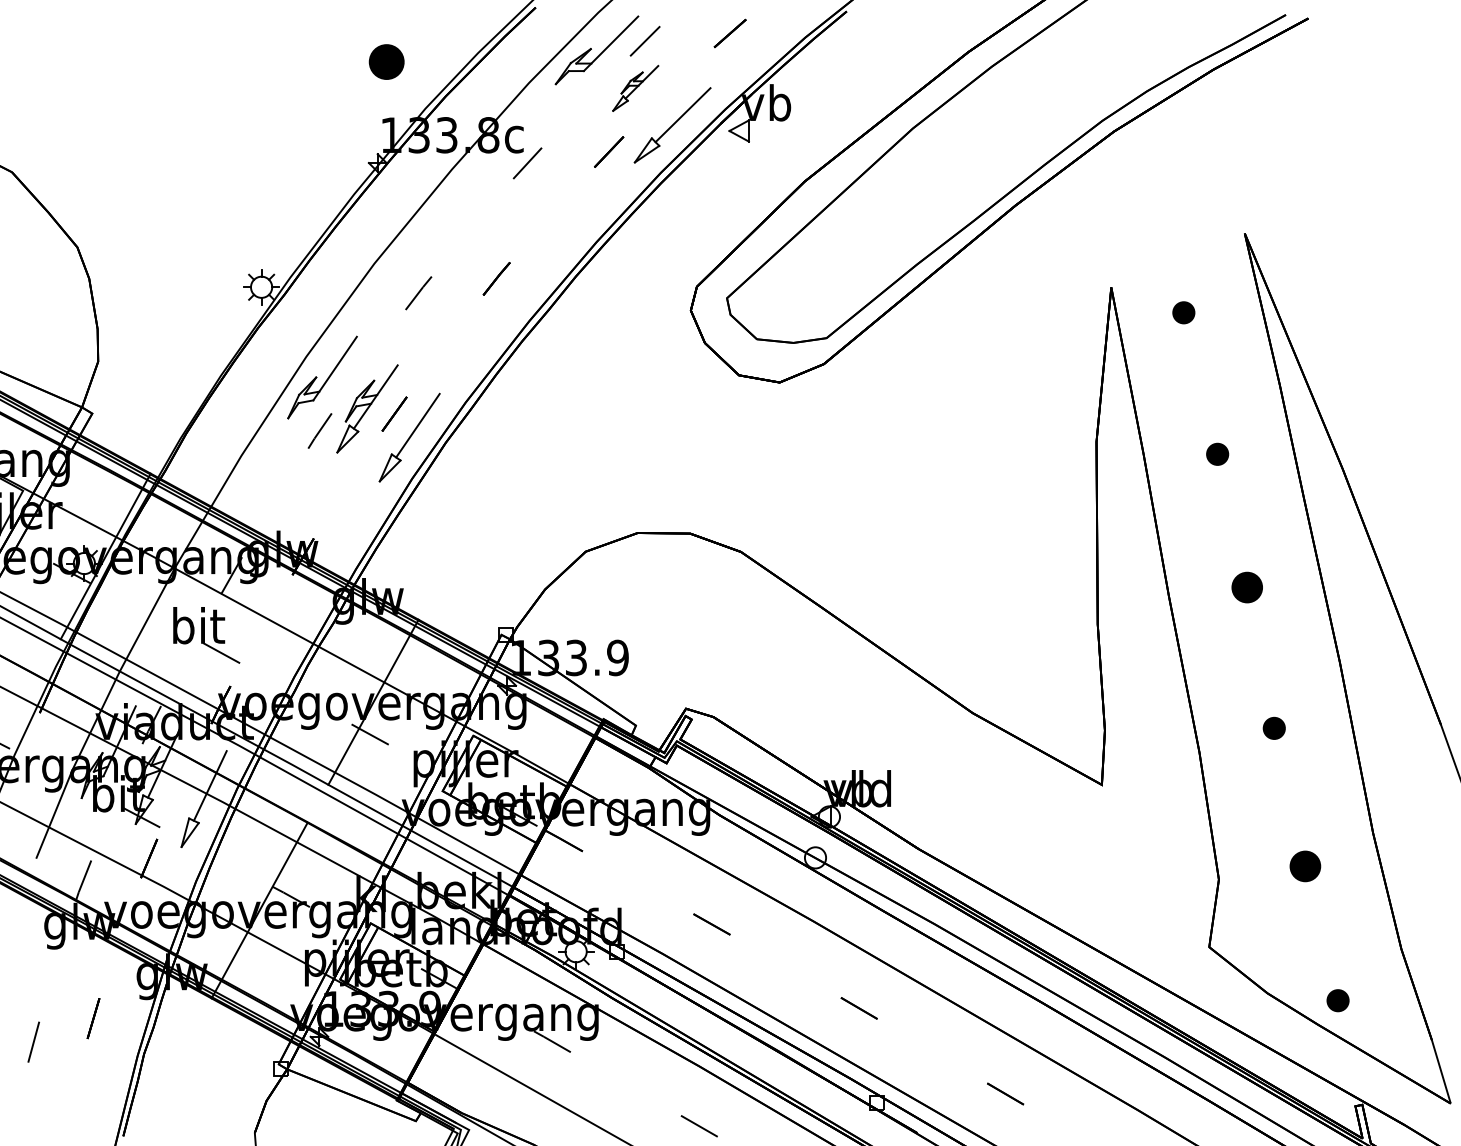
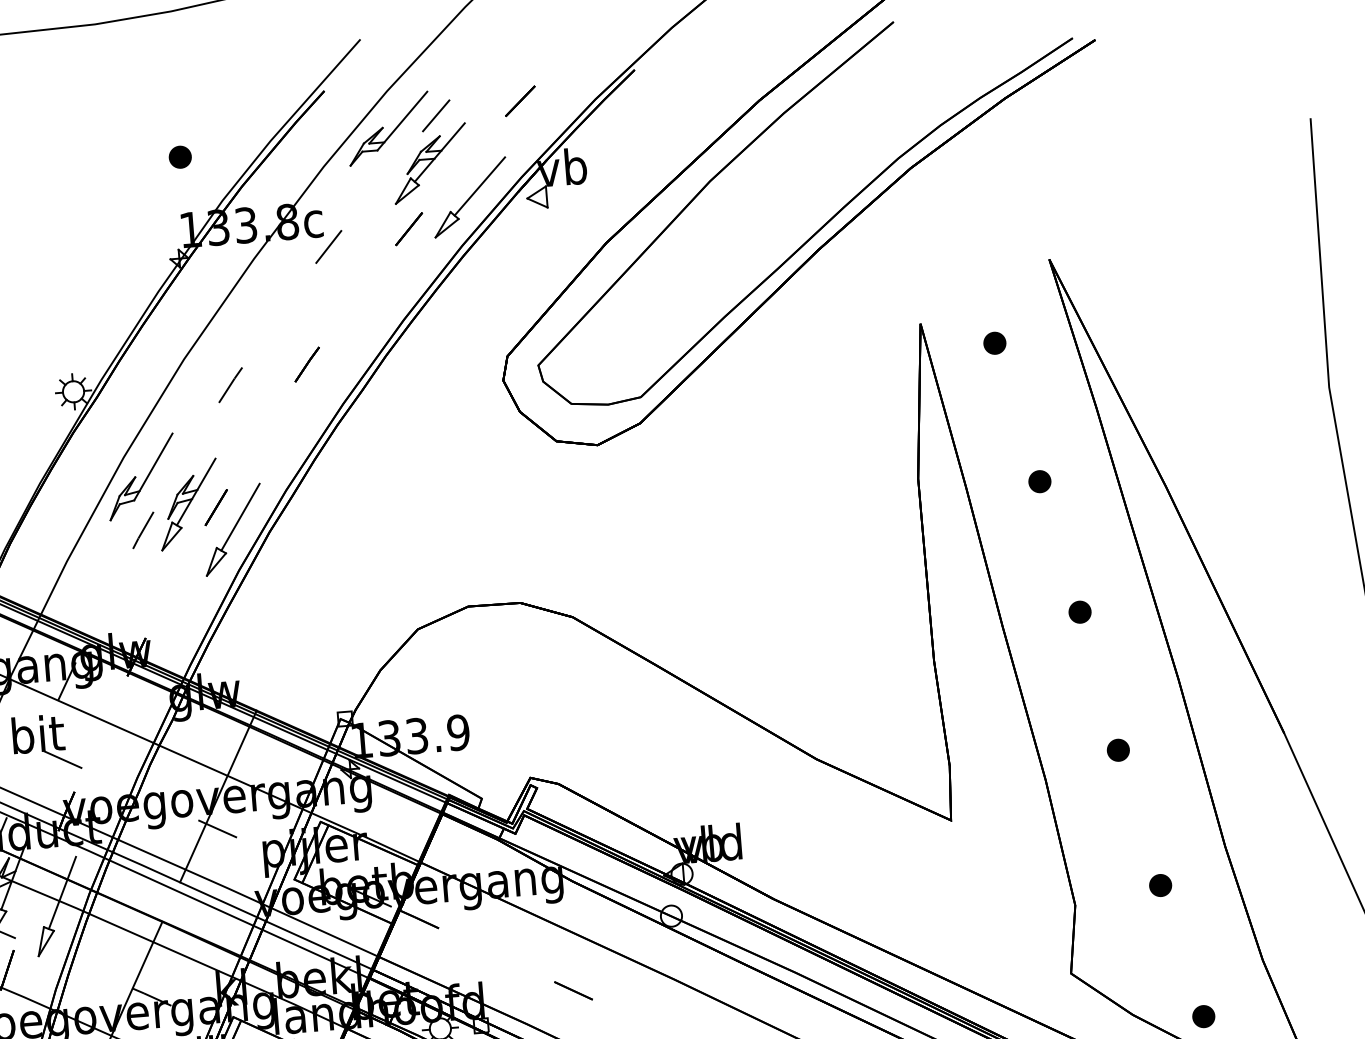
part: (386, 61) -> (179, 156), size x0.62
part: (635, 88) -> (430, 163), size x1.67
part: (1246, 587) -> (1079, 612), size x0.71
part: (1305, 866) -> (1160, 885), size x0.71

